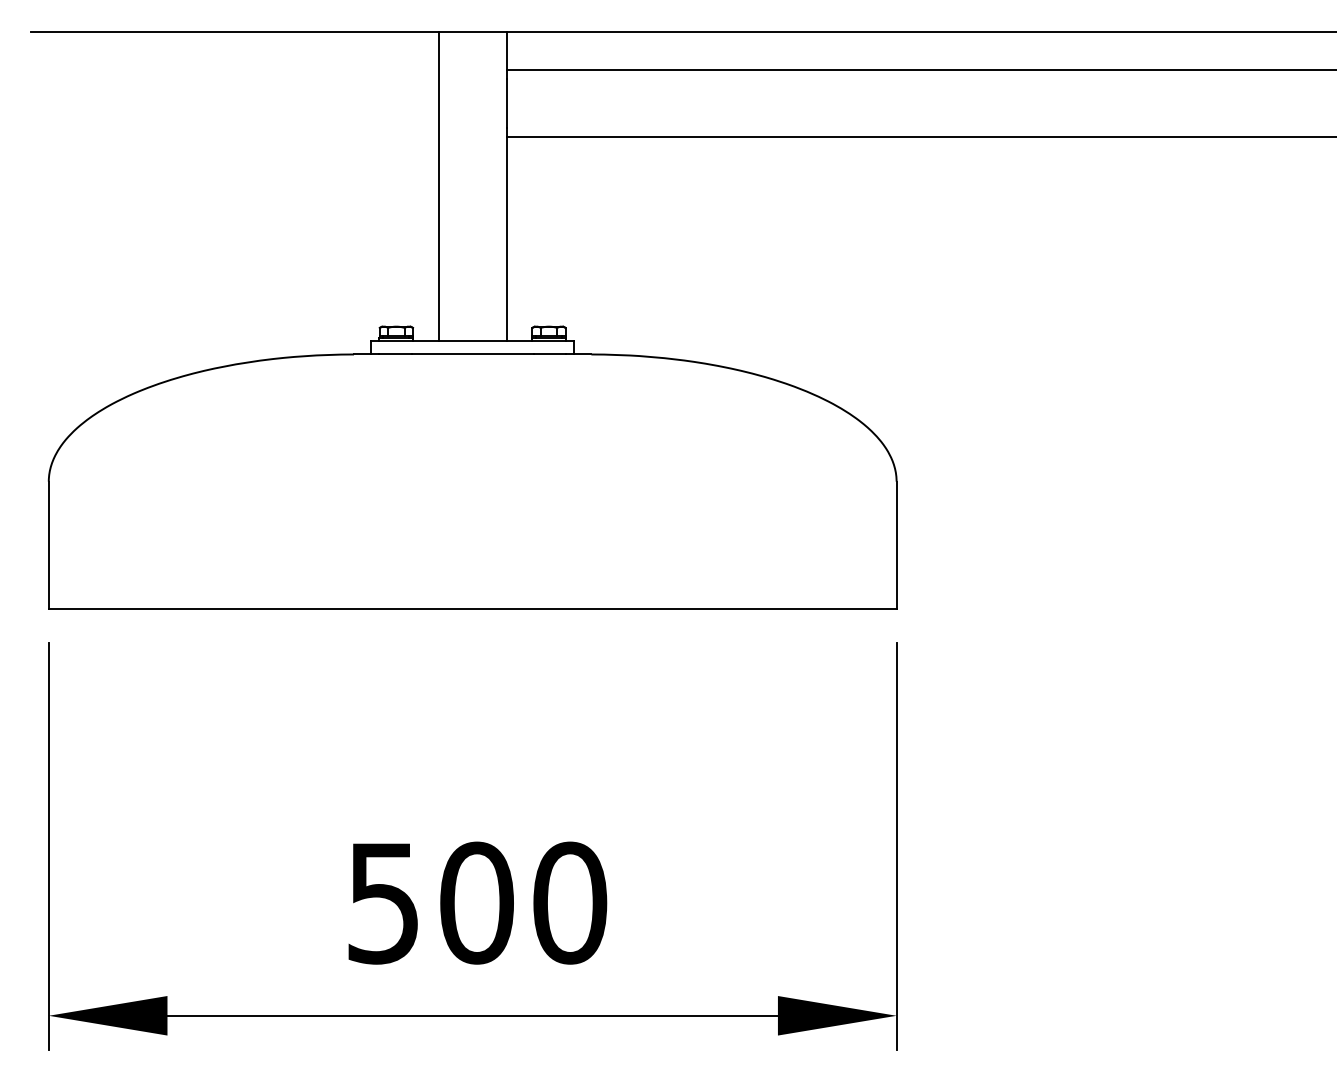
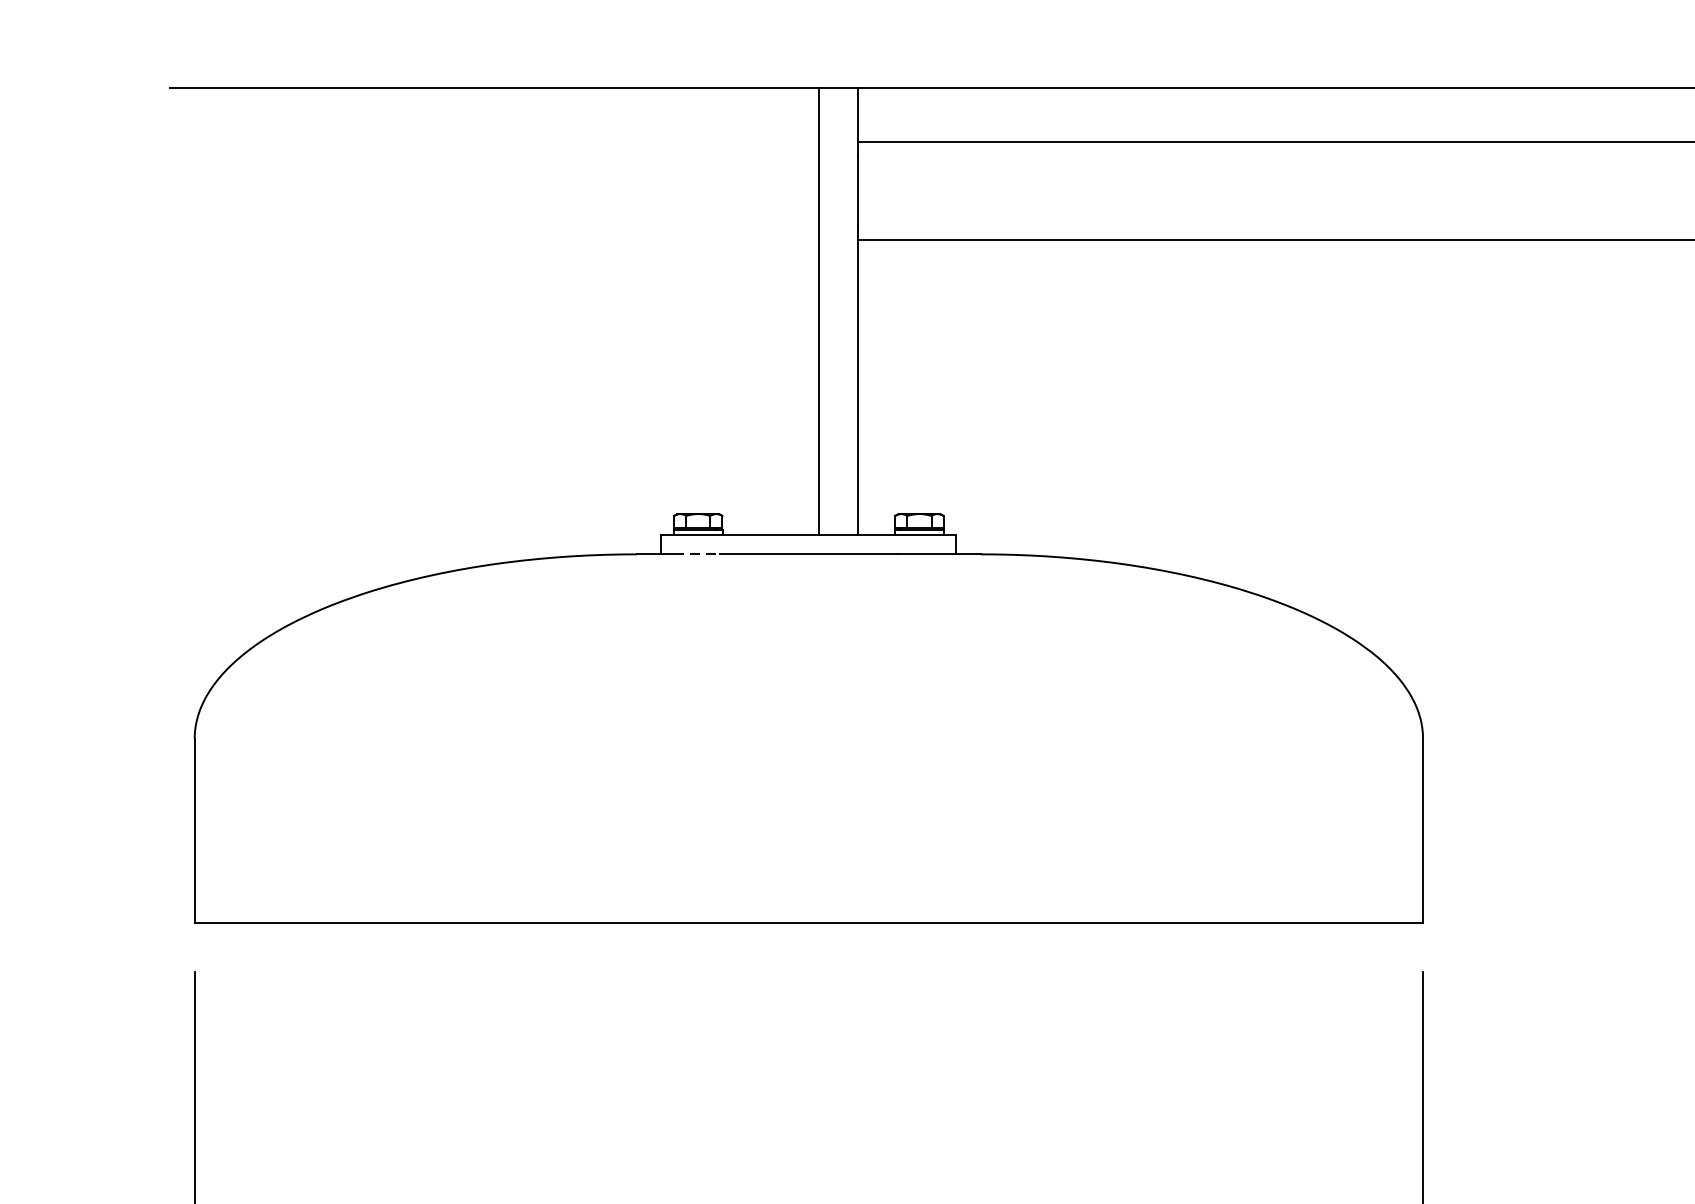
line: (438, 186) -> (818, 310), moved
line: (396, 354) -> (698, 554), solid -> dashed

